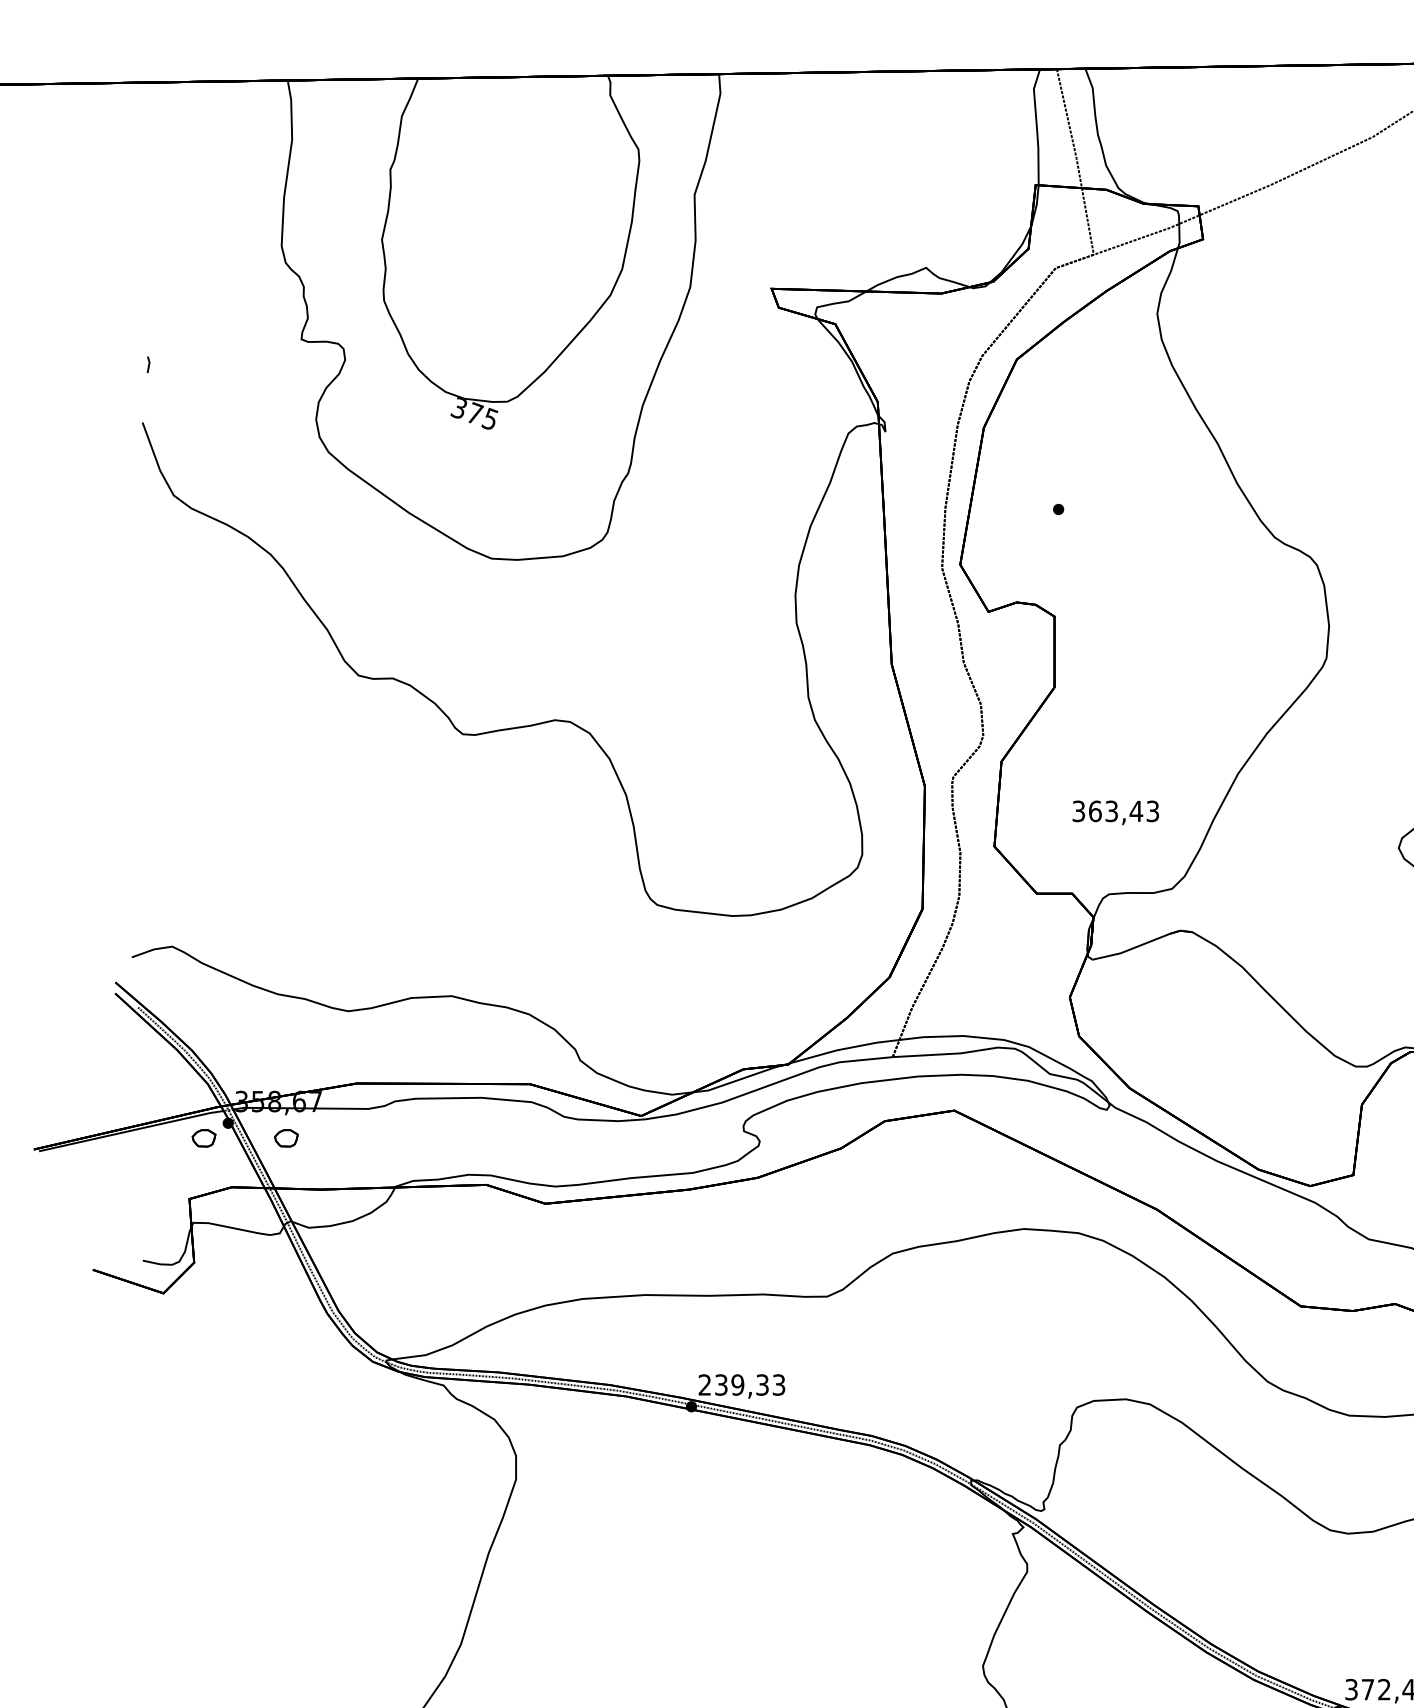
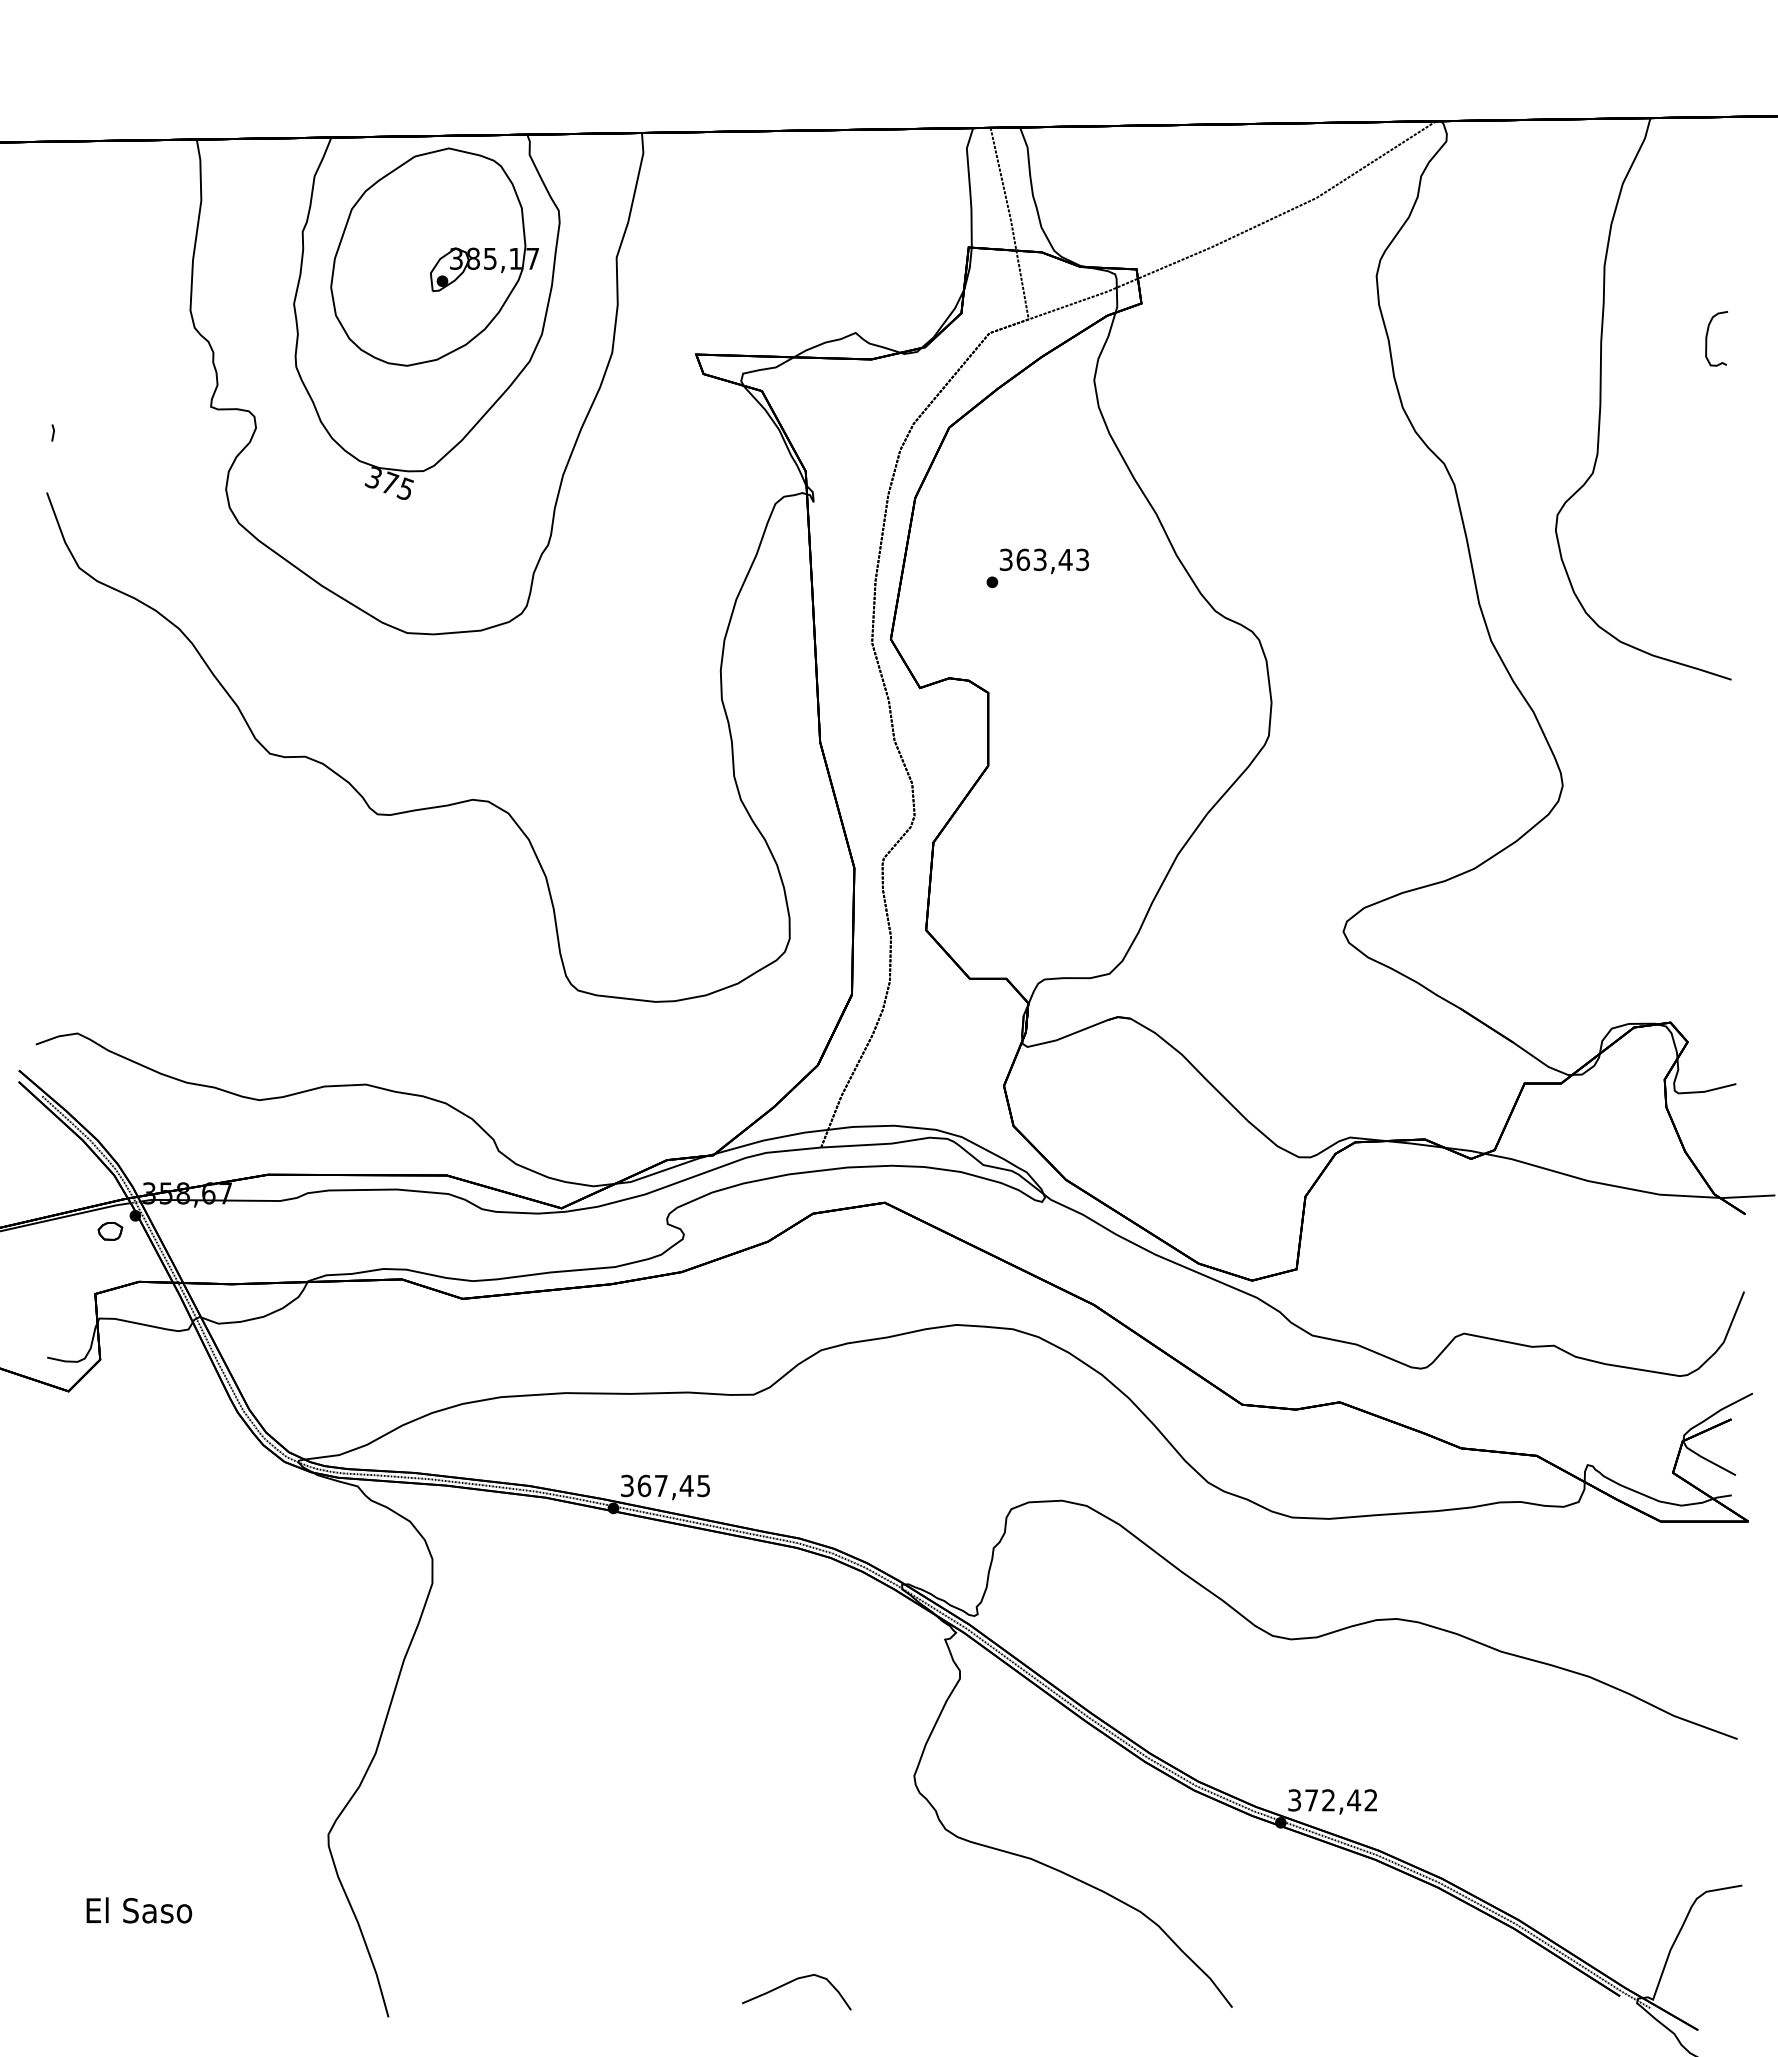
part: (518, 193) -> (434, 256), added
text: (1114, 812) -> (1043, 561), moved
part: (286, 1138) -> (195, 1231), removed
text: (741, 1384) -> (665, 1485), 239,33 -> 367,45

